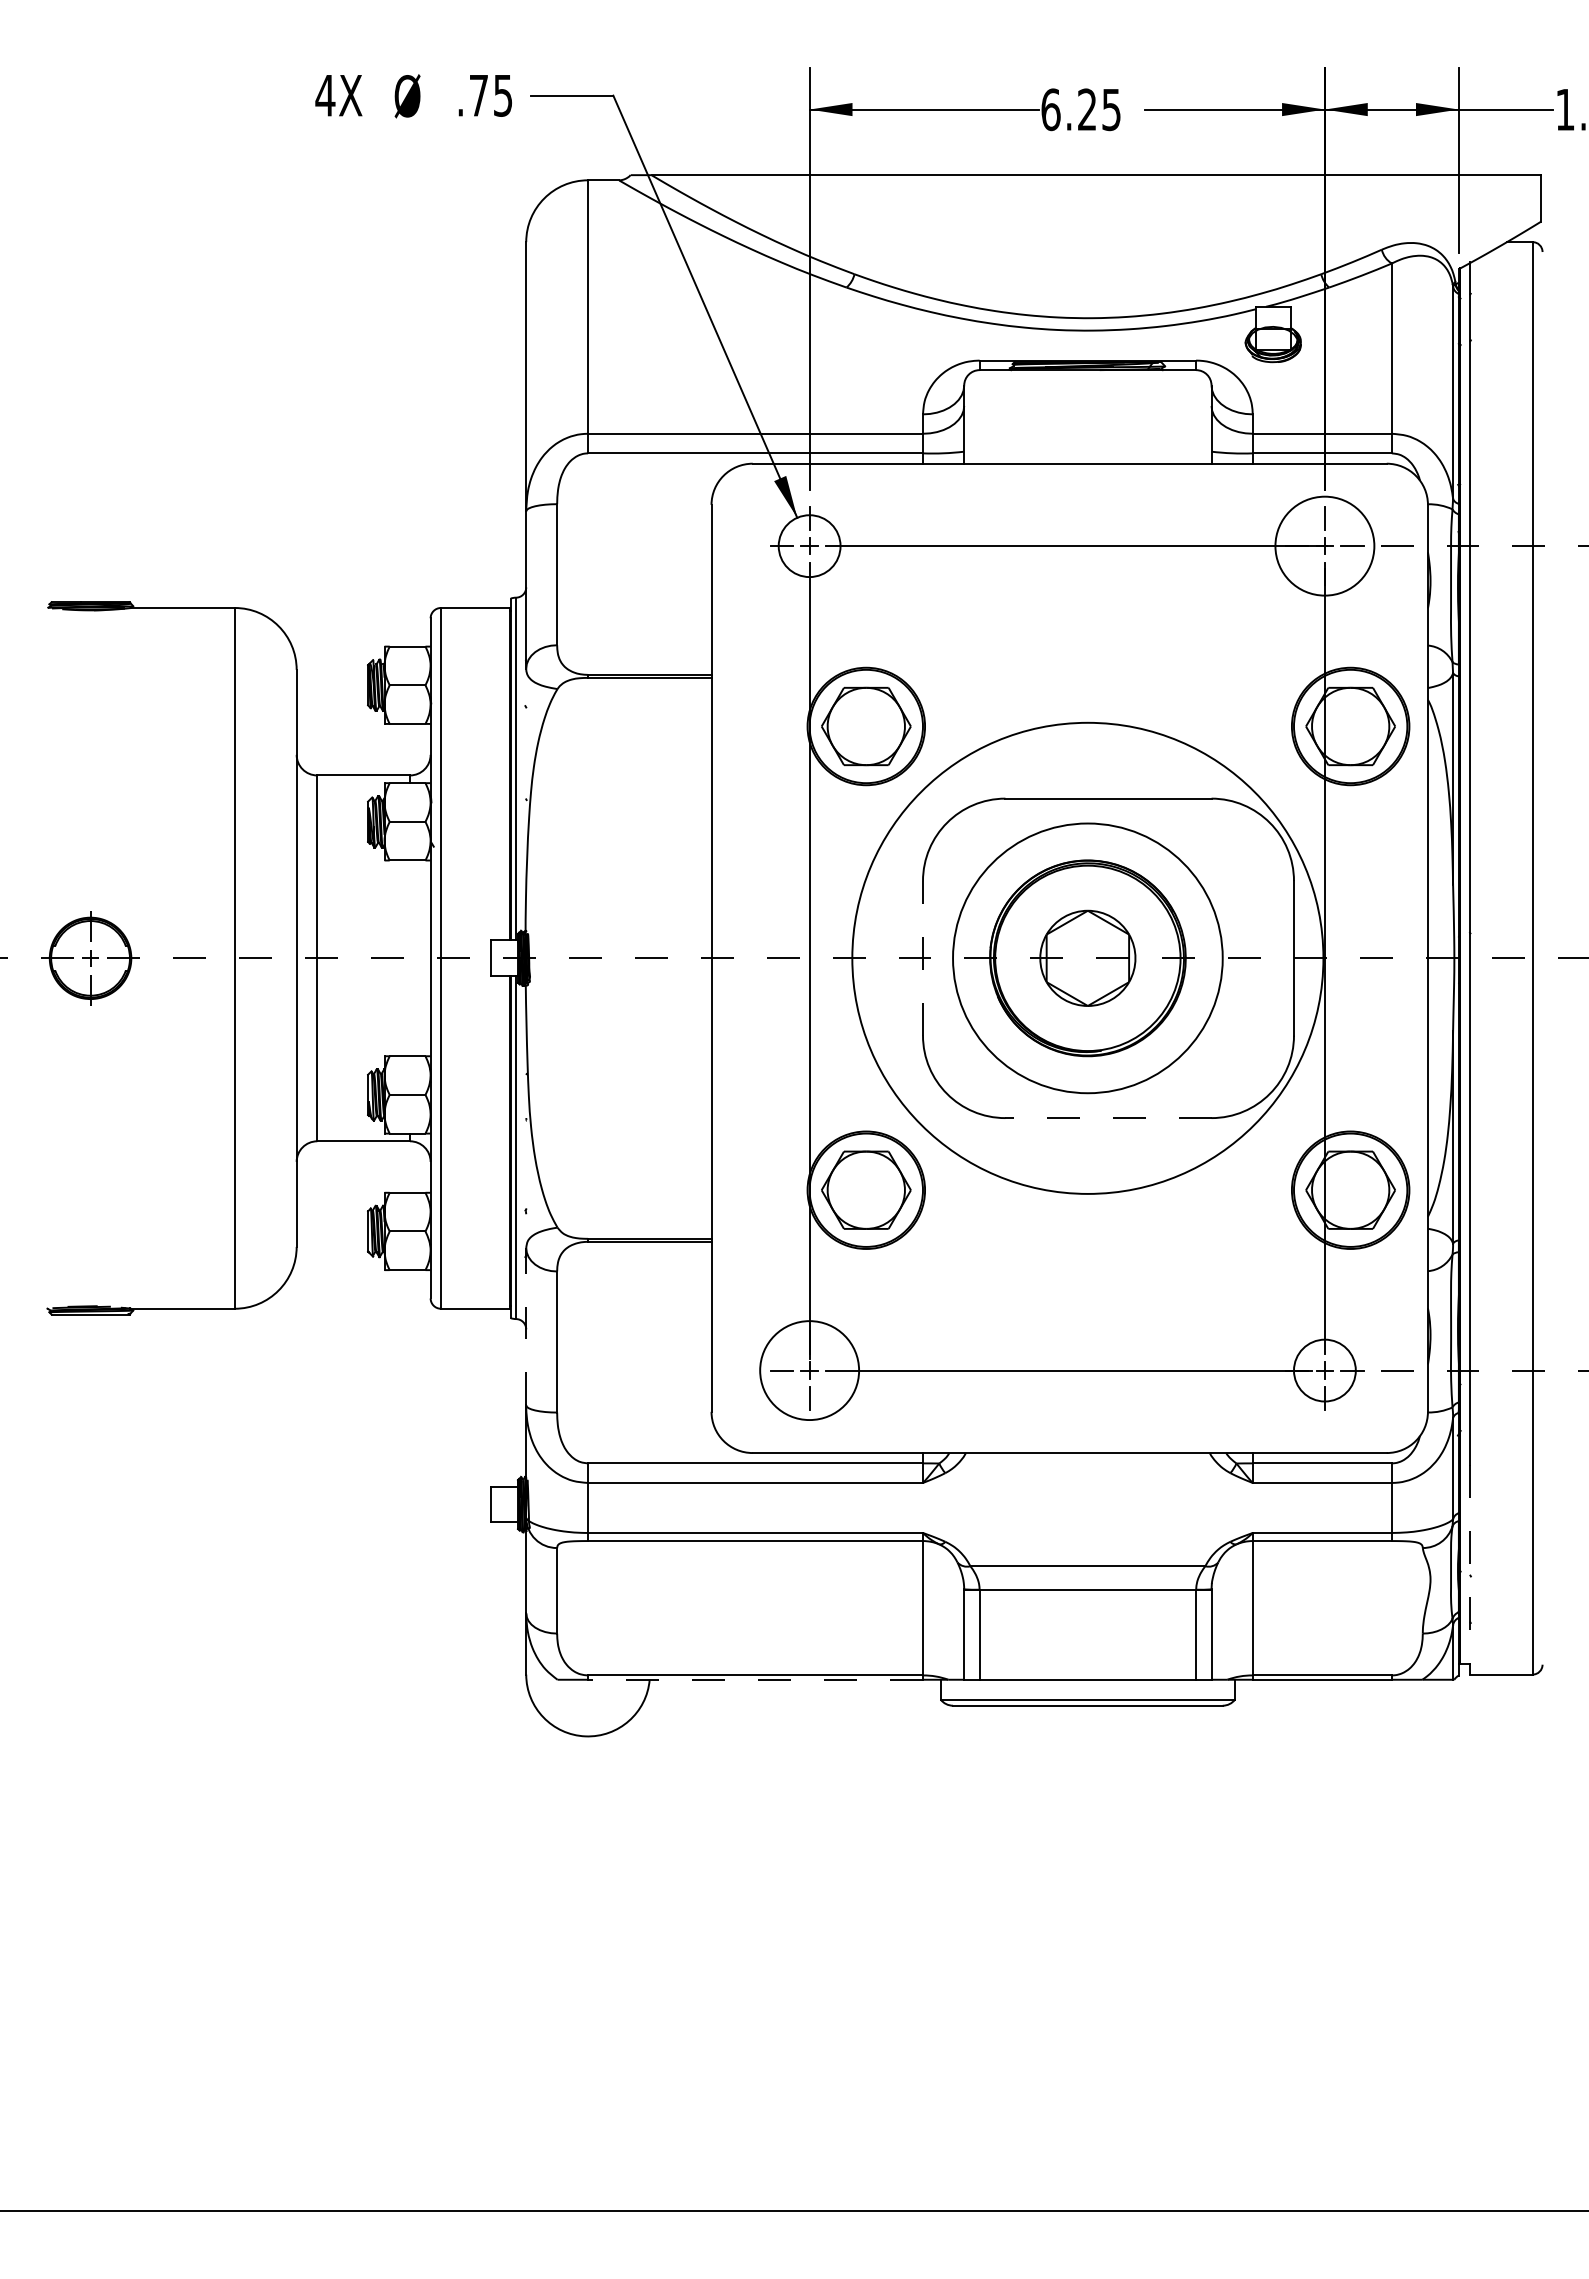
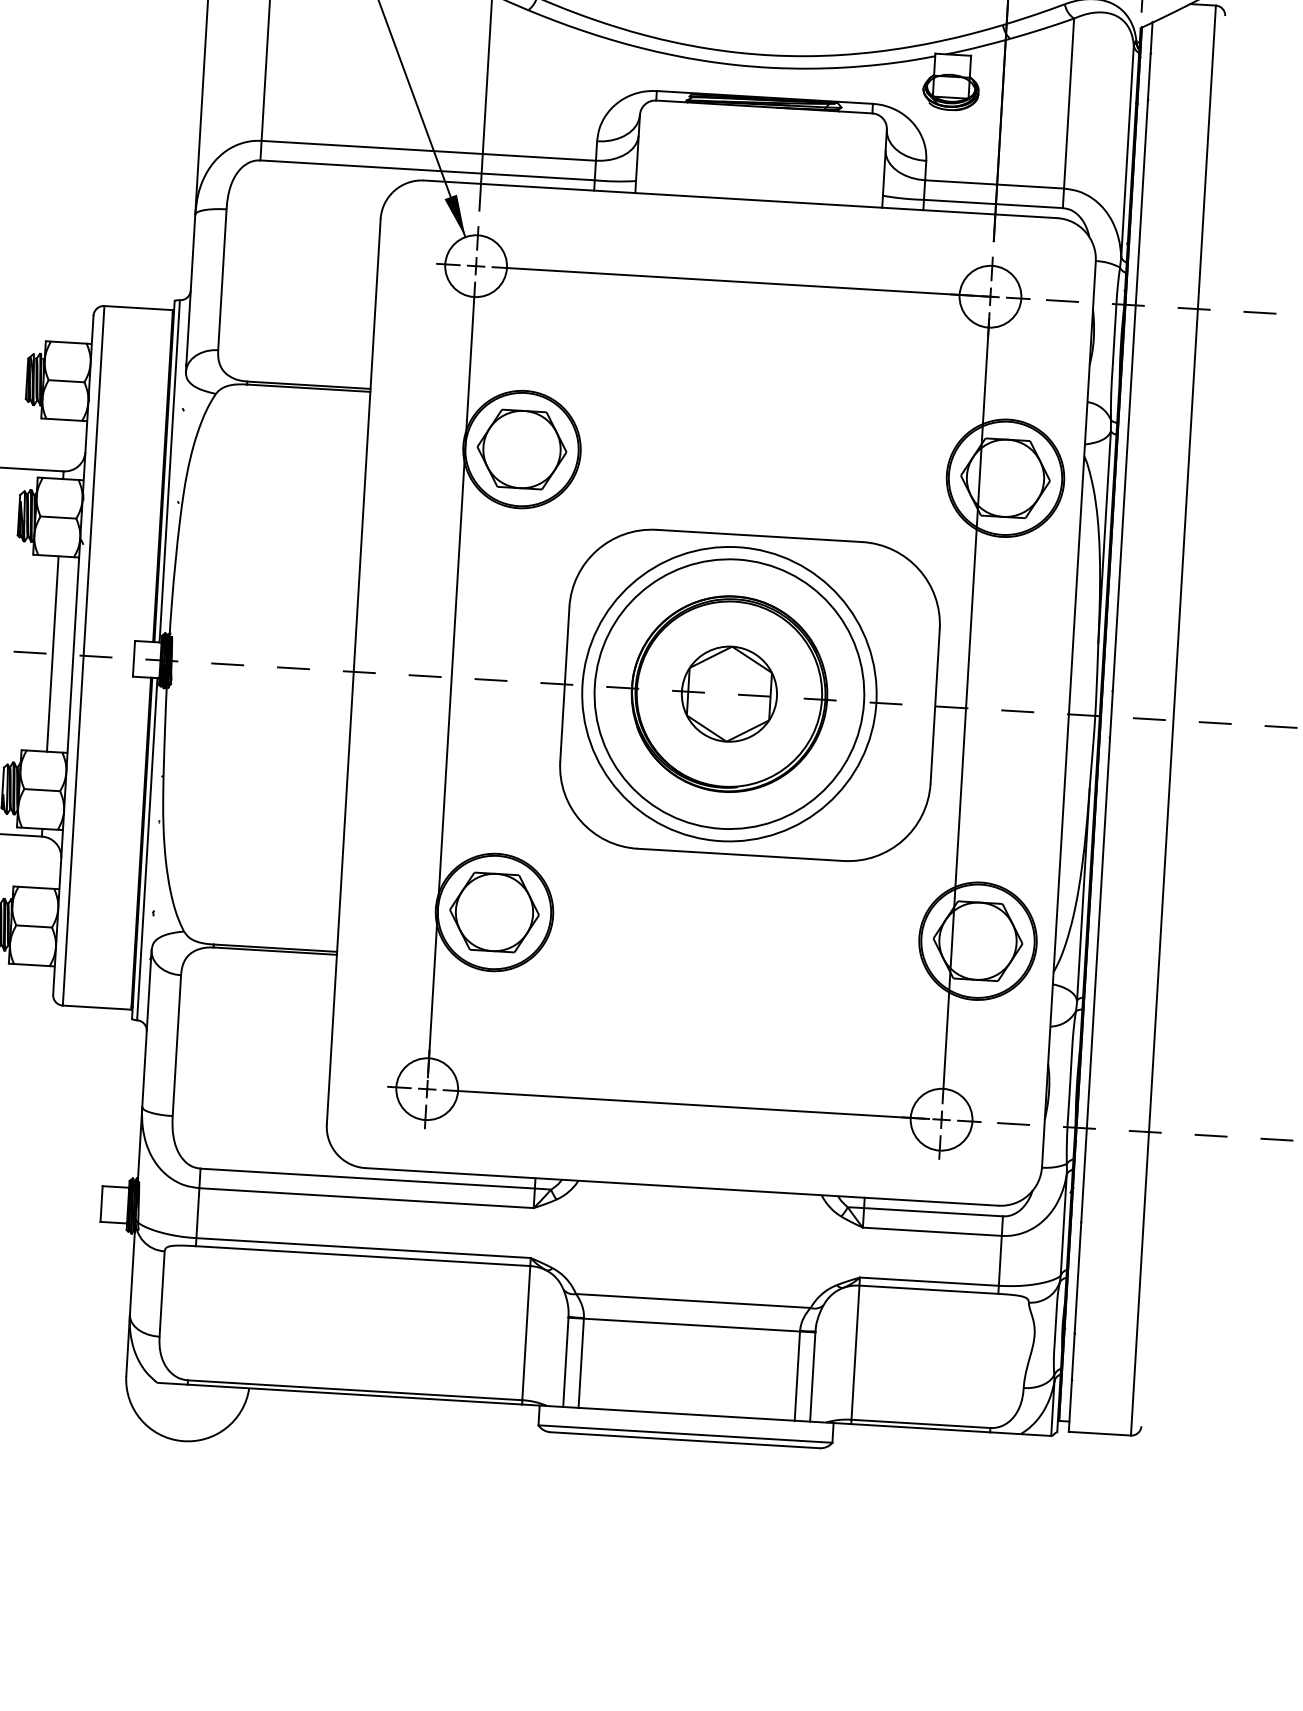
circle: (1324, 546) -> (990, 297), size x0.62
line: (923, 957) -> (565, 683), dashed -> solid
line: (410, 958) -> (53, 654), added
circle: (1087, 958) -> (729, 694), size x0.62
line: (1108, 1118) -> (740, 855), dashed -> solid
line: (526, 1326) -> (147, 1028), dashed -> solid
circle: (809, 1370) -> (427, 1089), size x0.62
line: (1470, 1569) -> (1075, 1326), dashed -> solid
line: (755, 1679) -> (354, 1394), dashed -> solid

